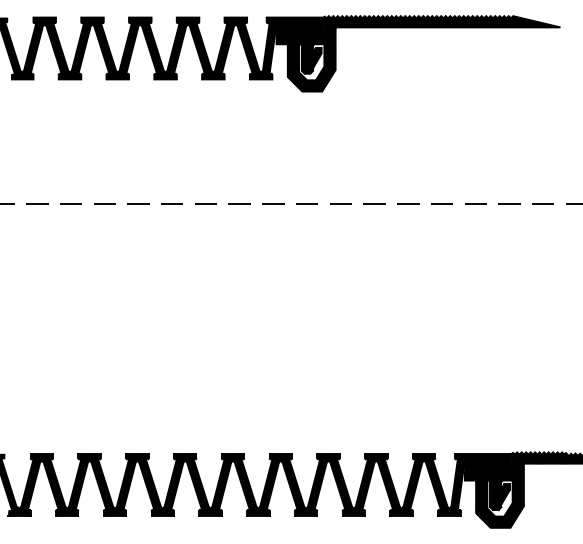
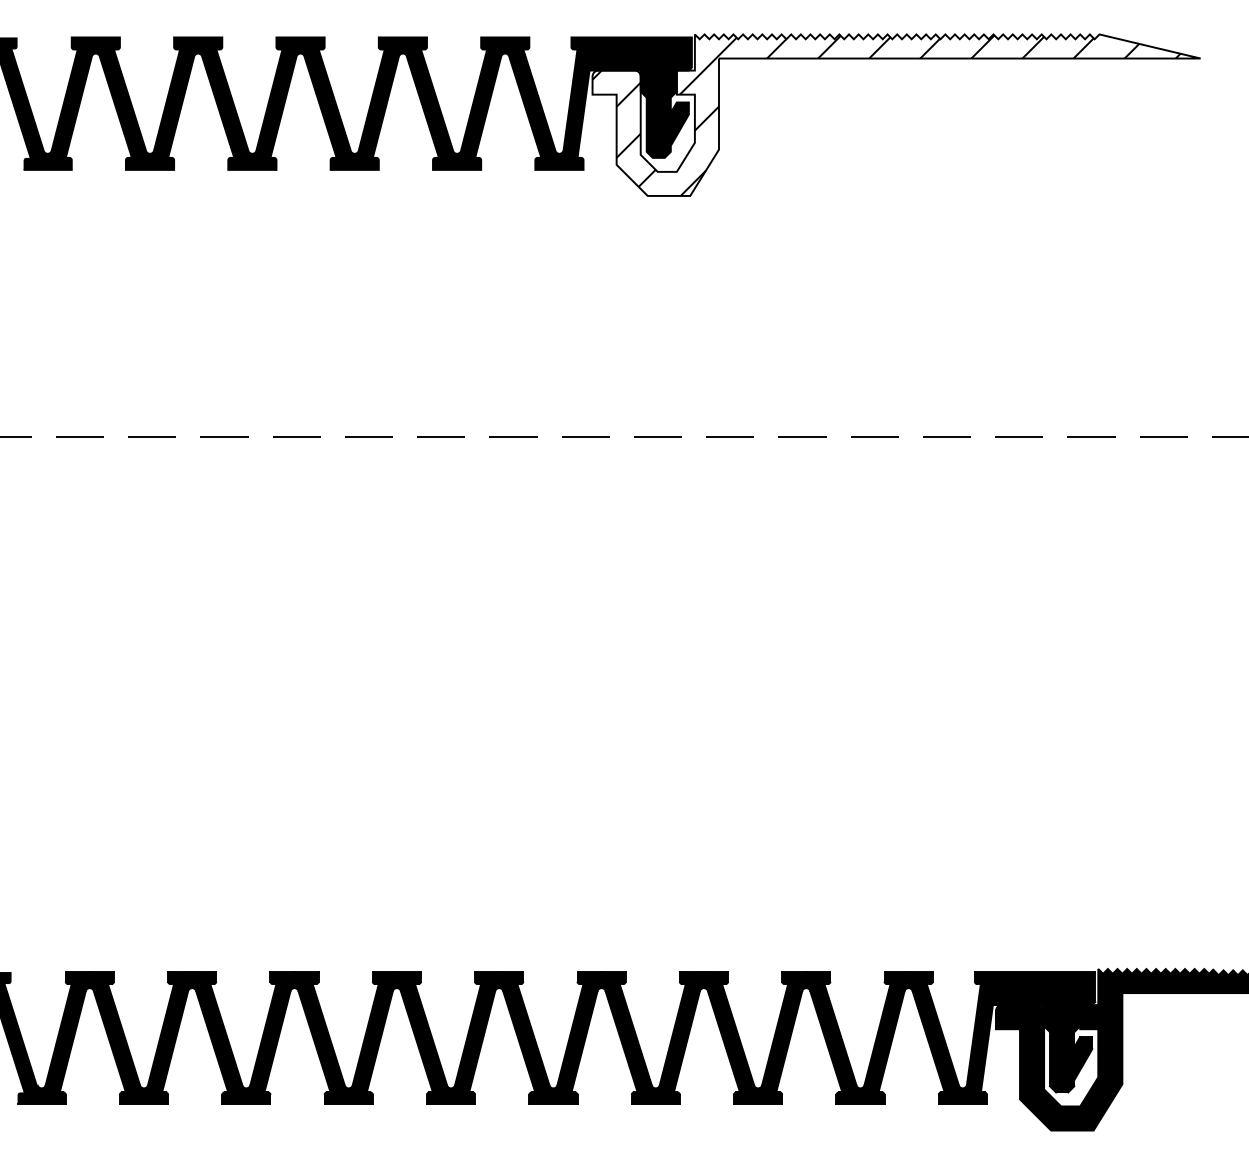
fill: (418, 53) -> (896, 114), removed

